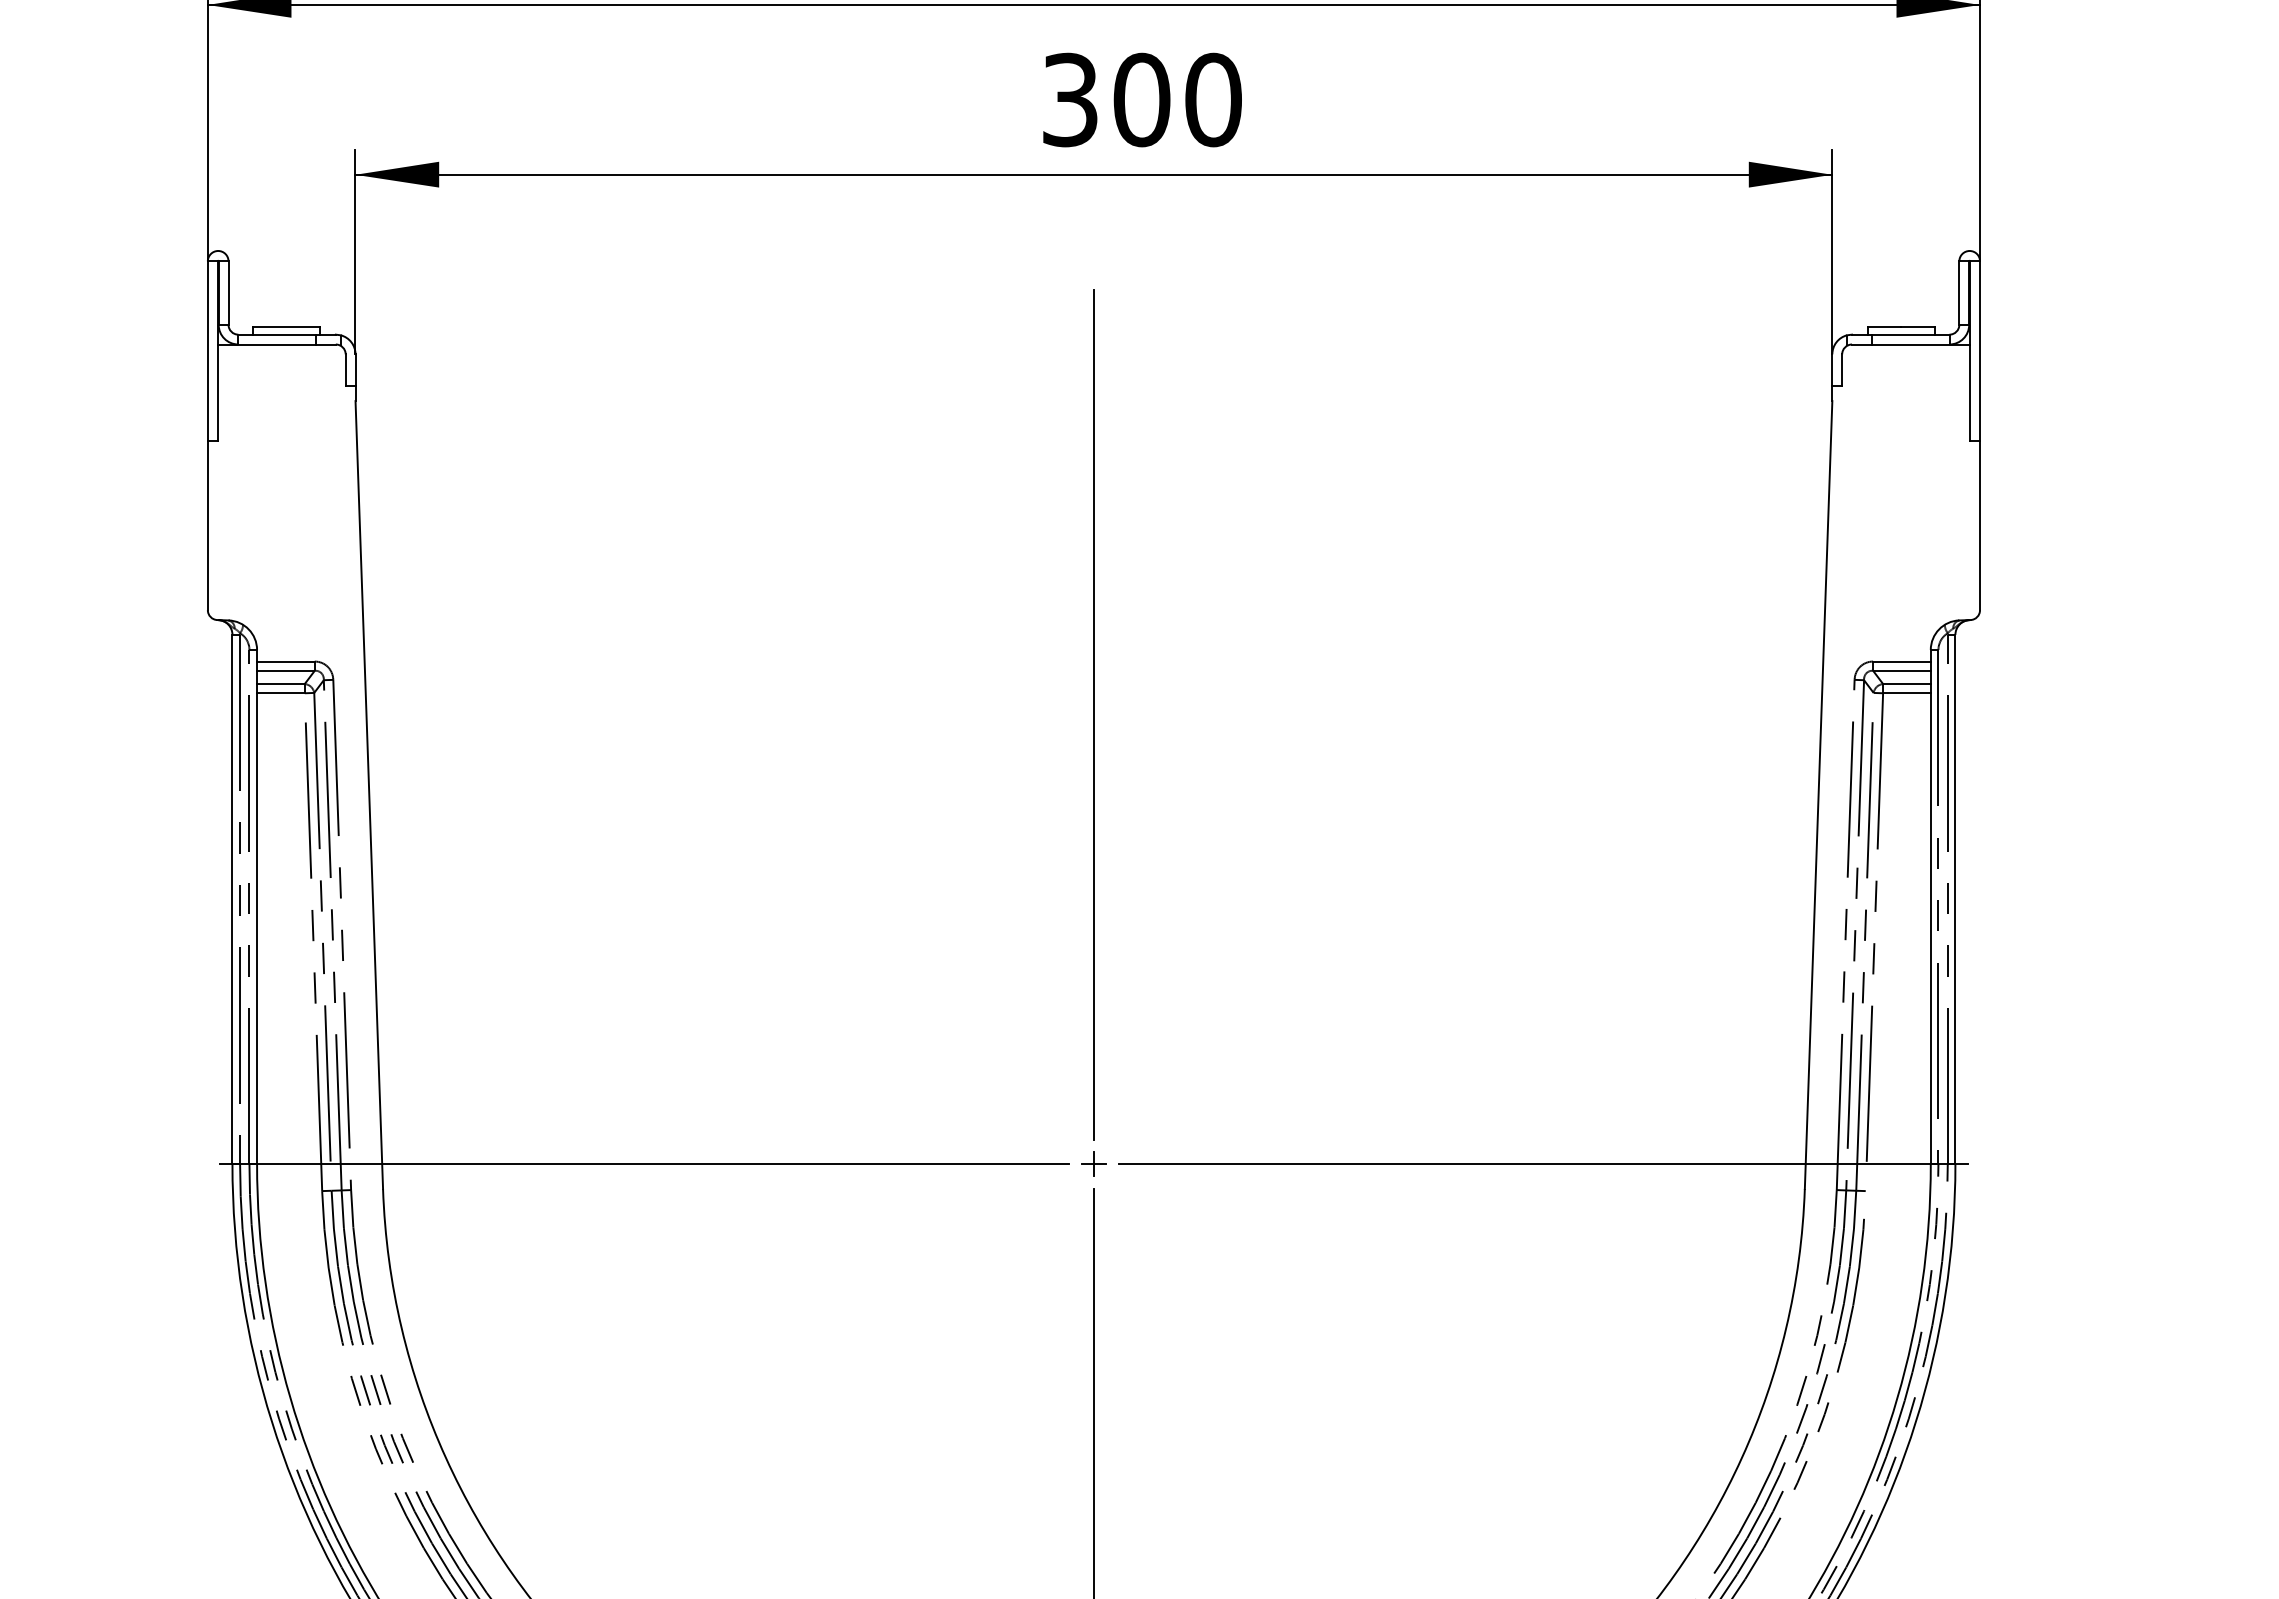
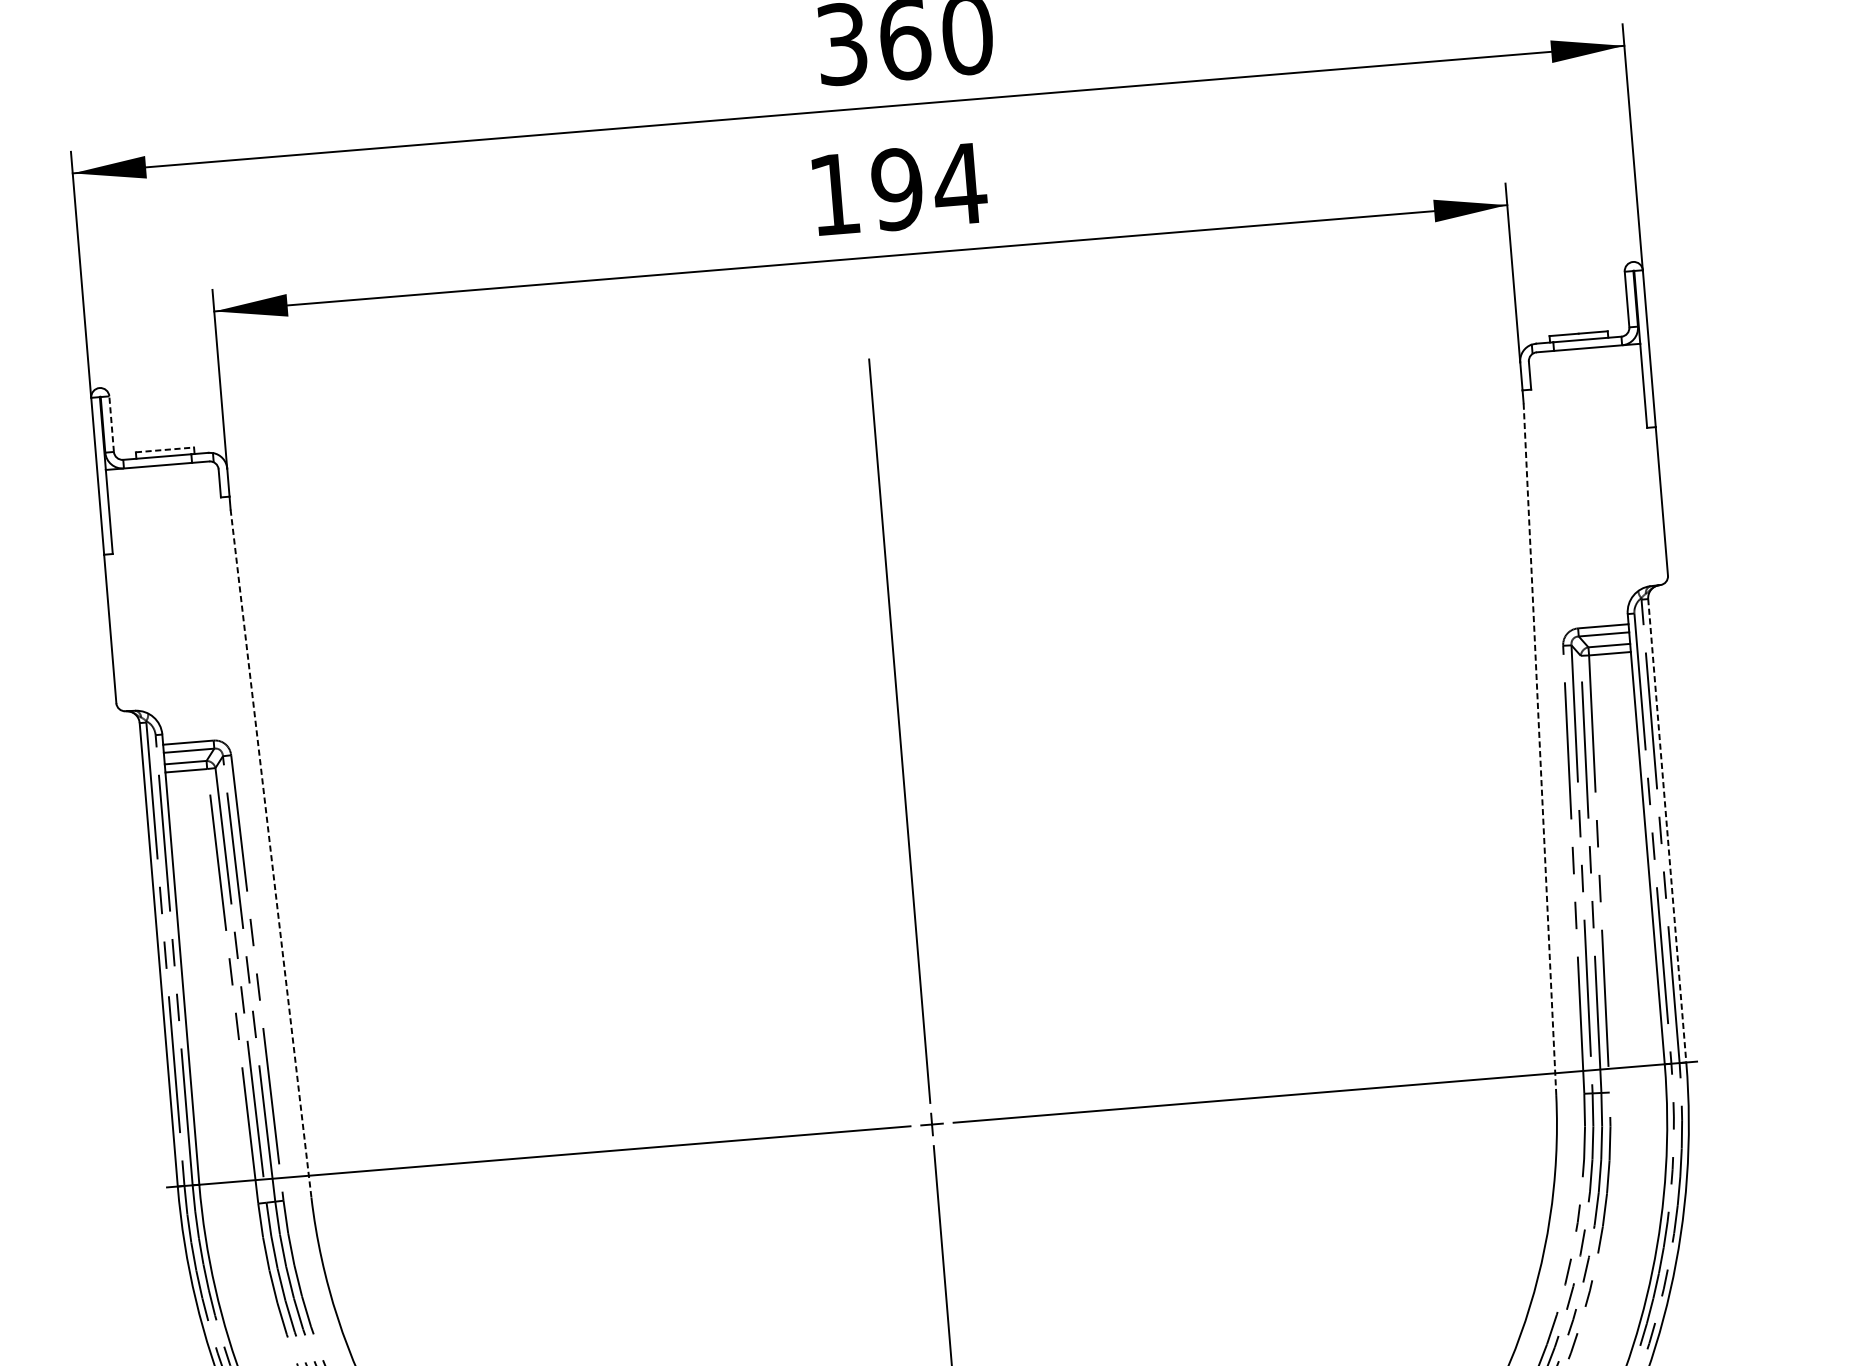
text: (1143, 99) -> (898, 188), 300 -> 194
line: (228, 293) -> (111, 424), solid -> dashed
line: (287, 327) -> (165, 450), solid -> dashed
line: (1818, 794) -> (1539, 748), solid -> dashed
line: (369, 795) -> (271, 853), solid -> dashed
line: (1955, 899) -> (1667, 830), solid -> dashed

